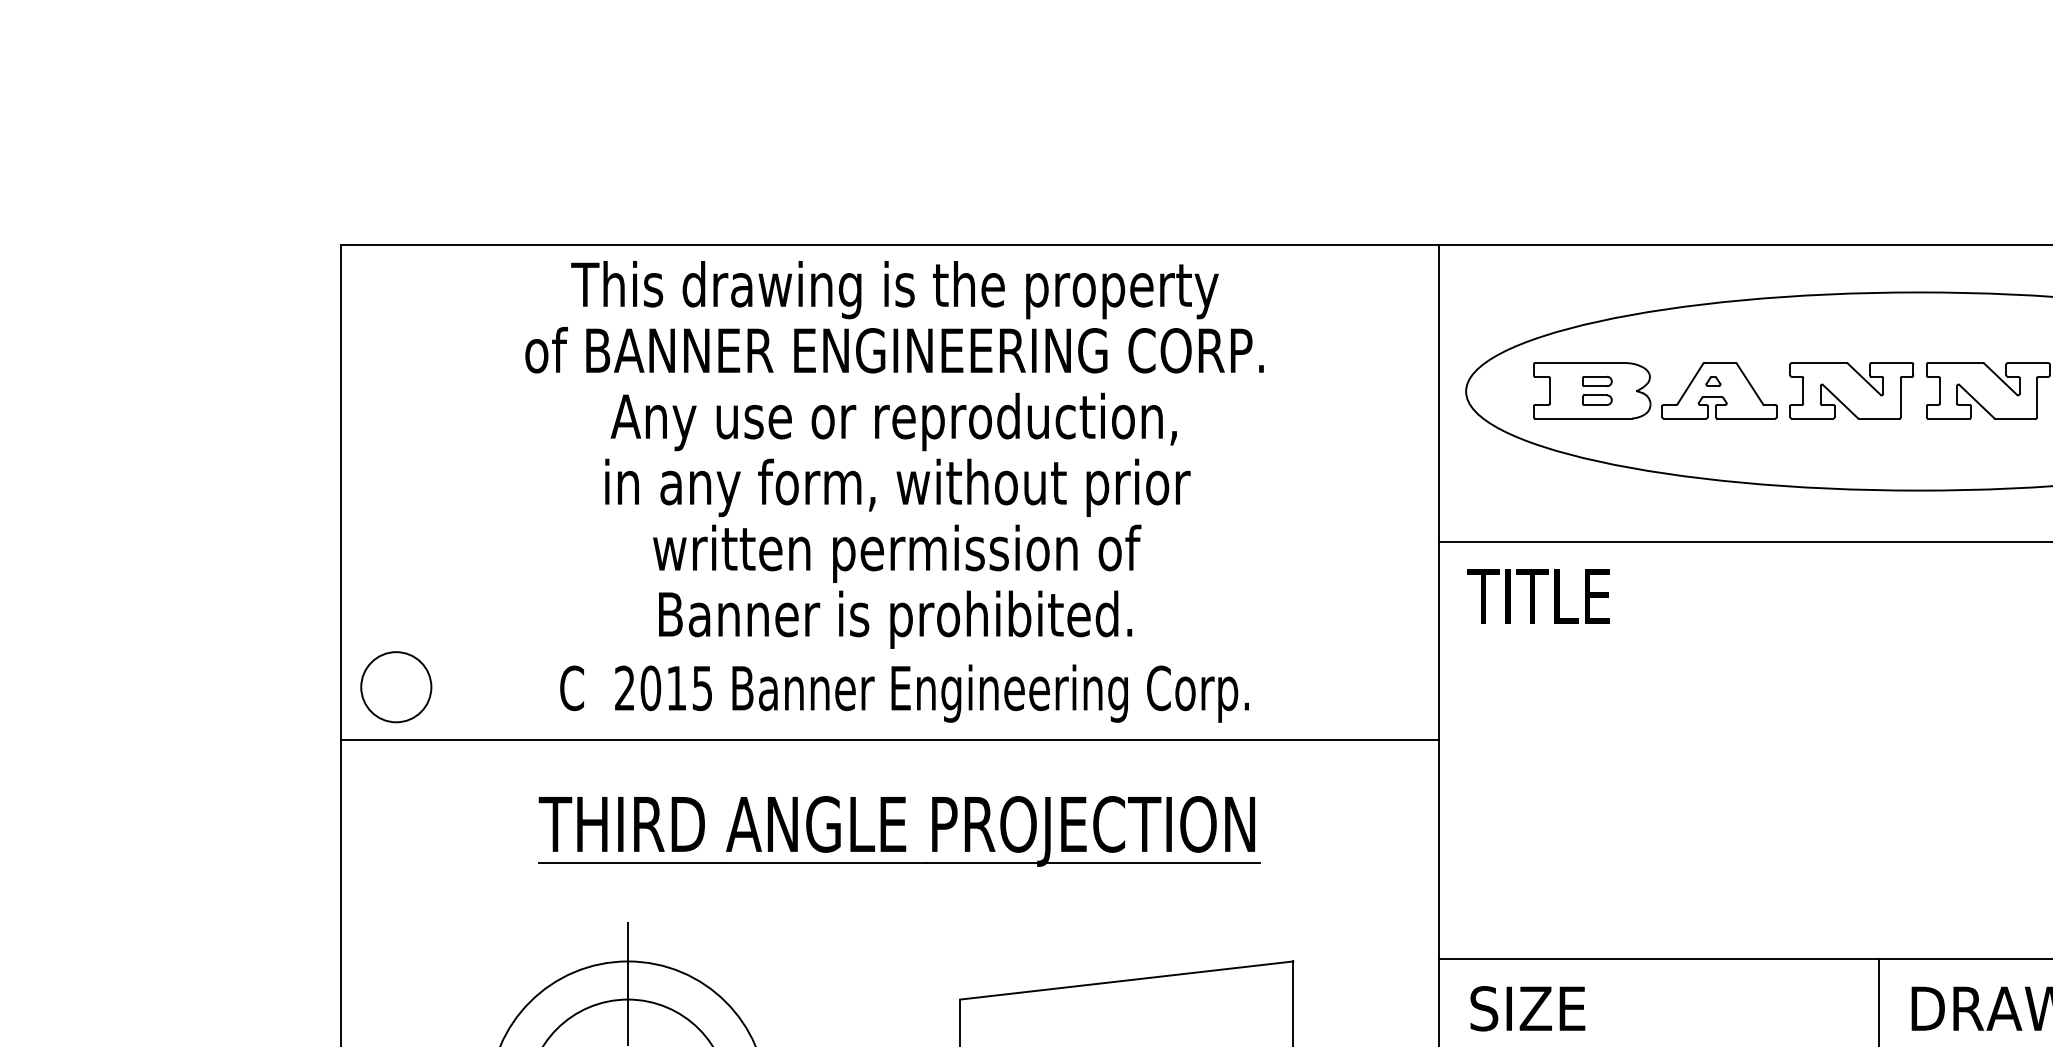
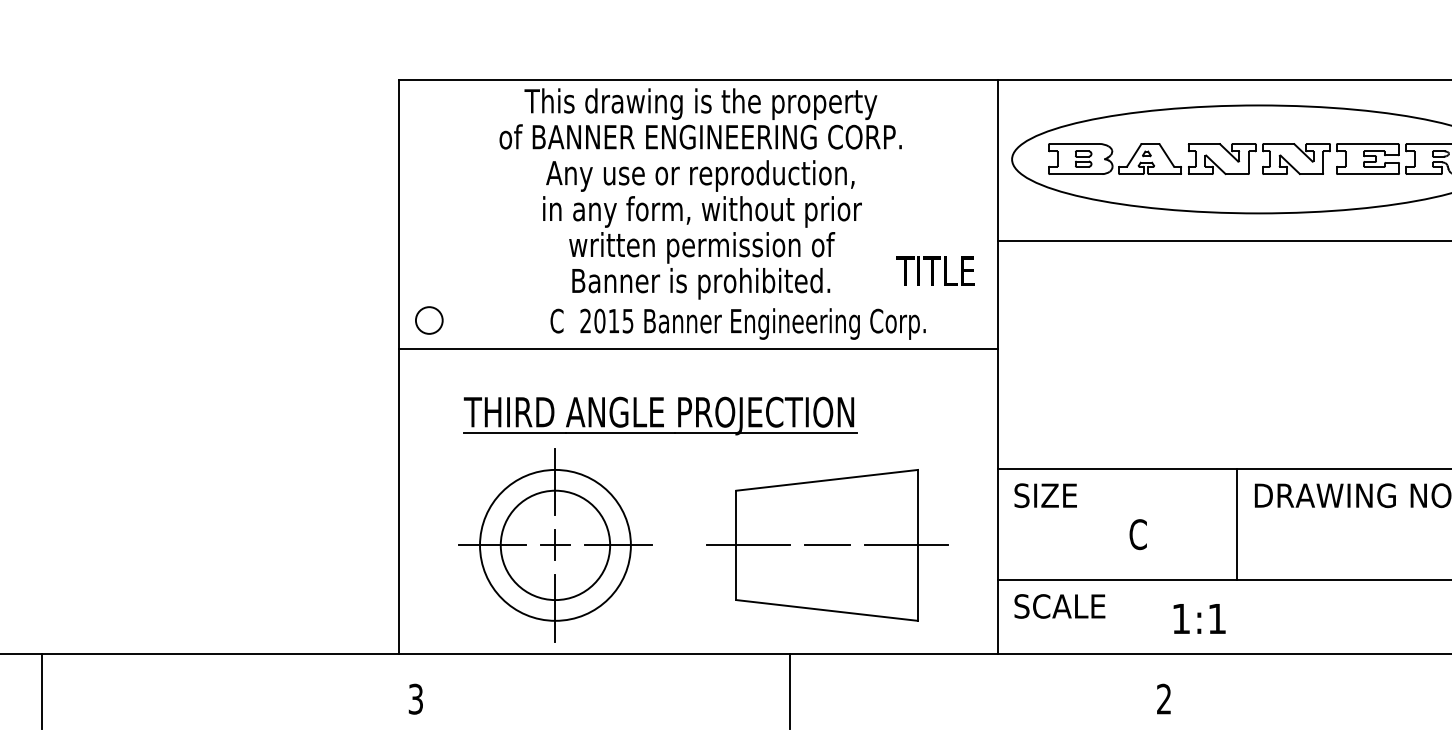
text: (1538, 595) -> (935, 270), moved
circle: (396, 687) -> (429, 320), size x0.7
text: (903, 692) -> (737, 323), moved
part: (899, 830) -> (660, 415), moved

